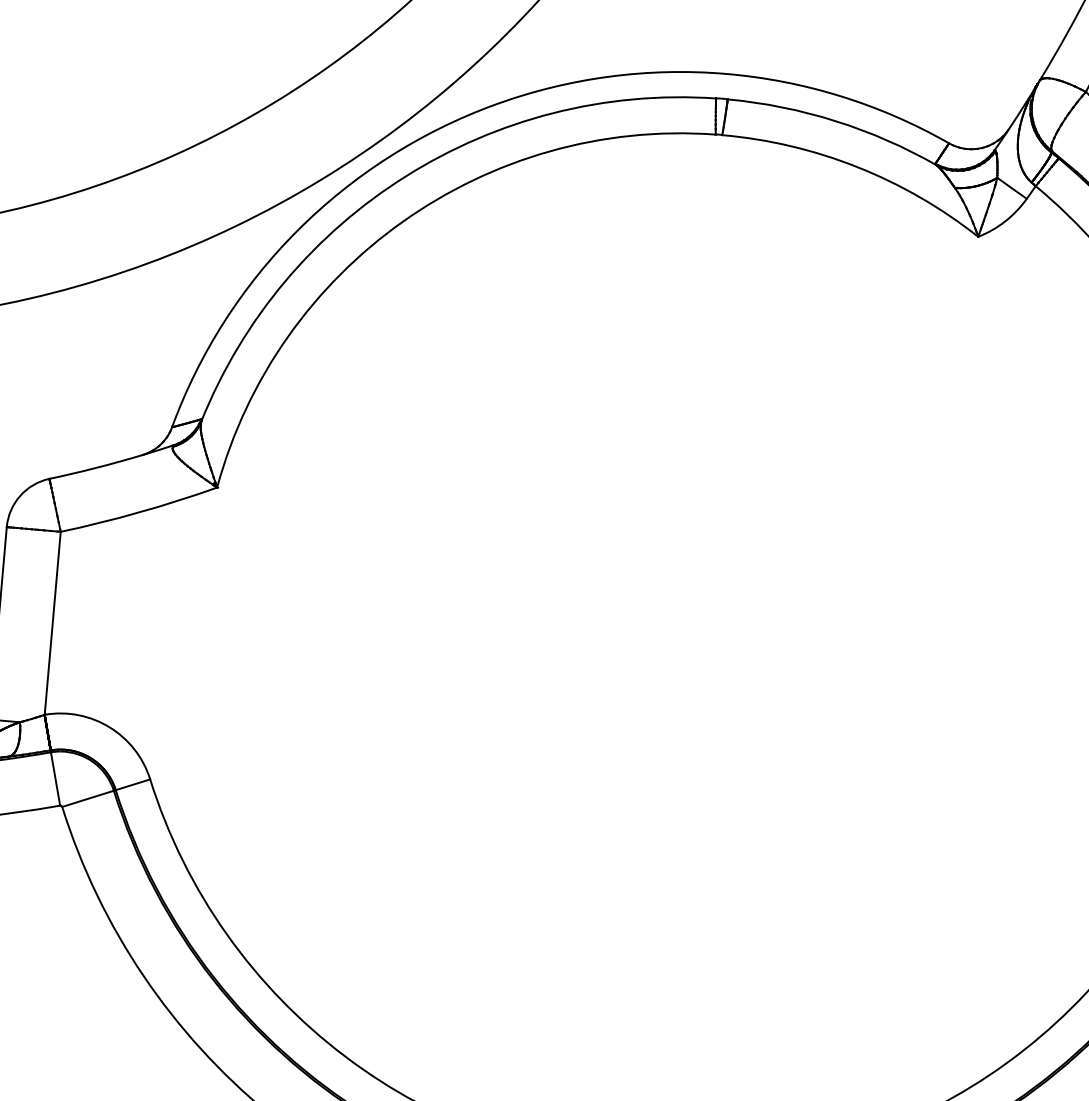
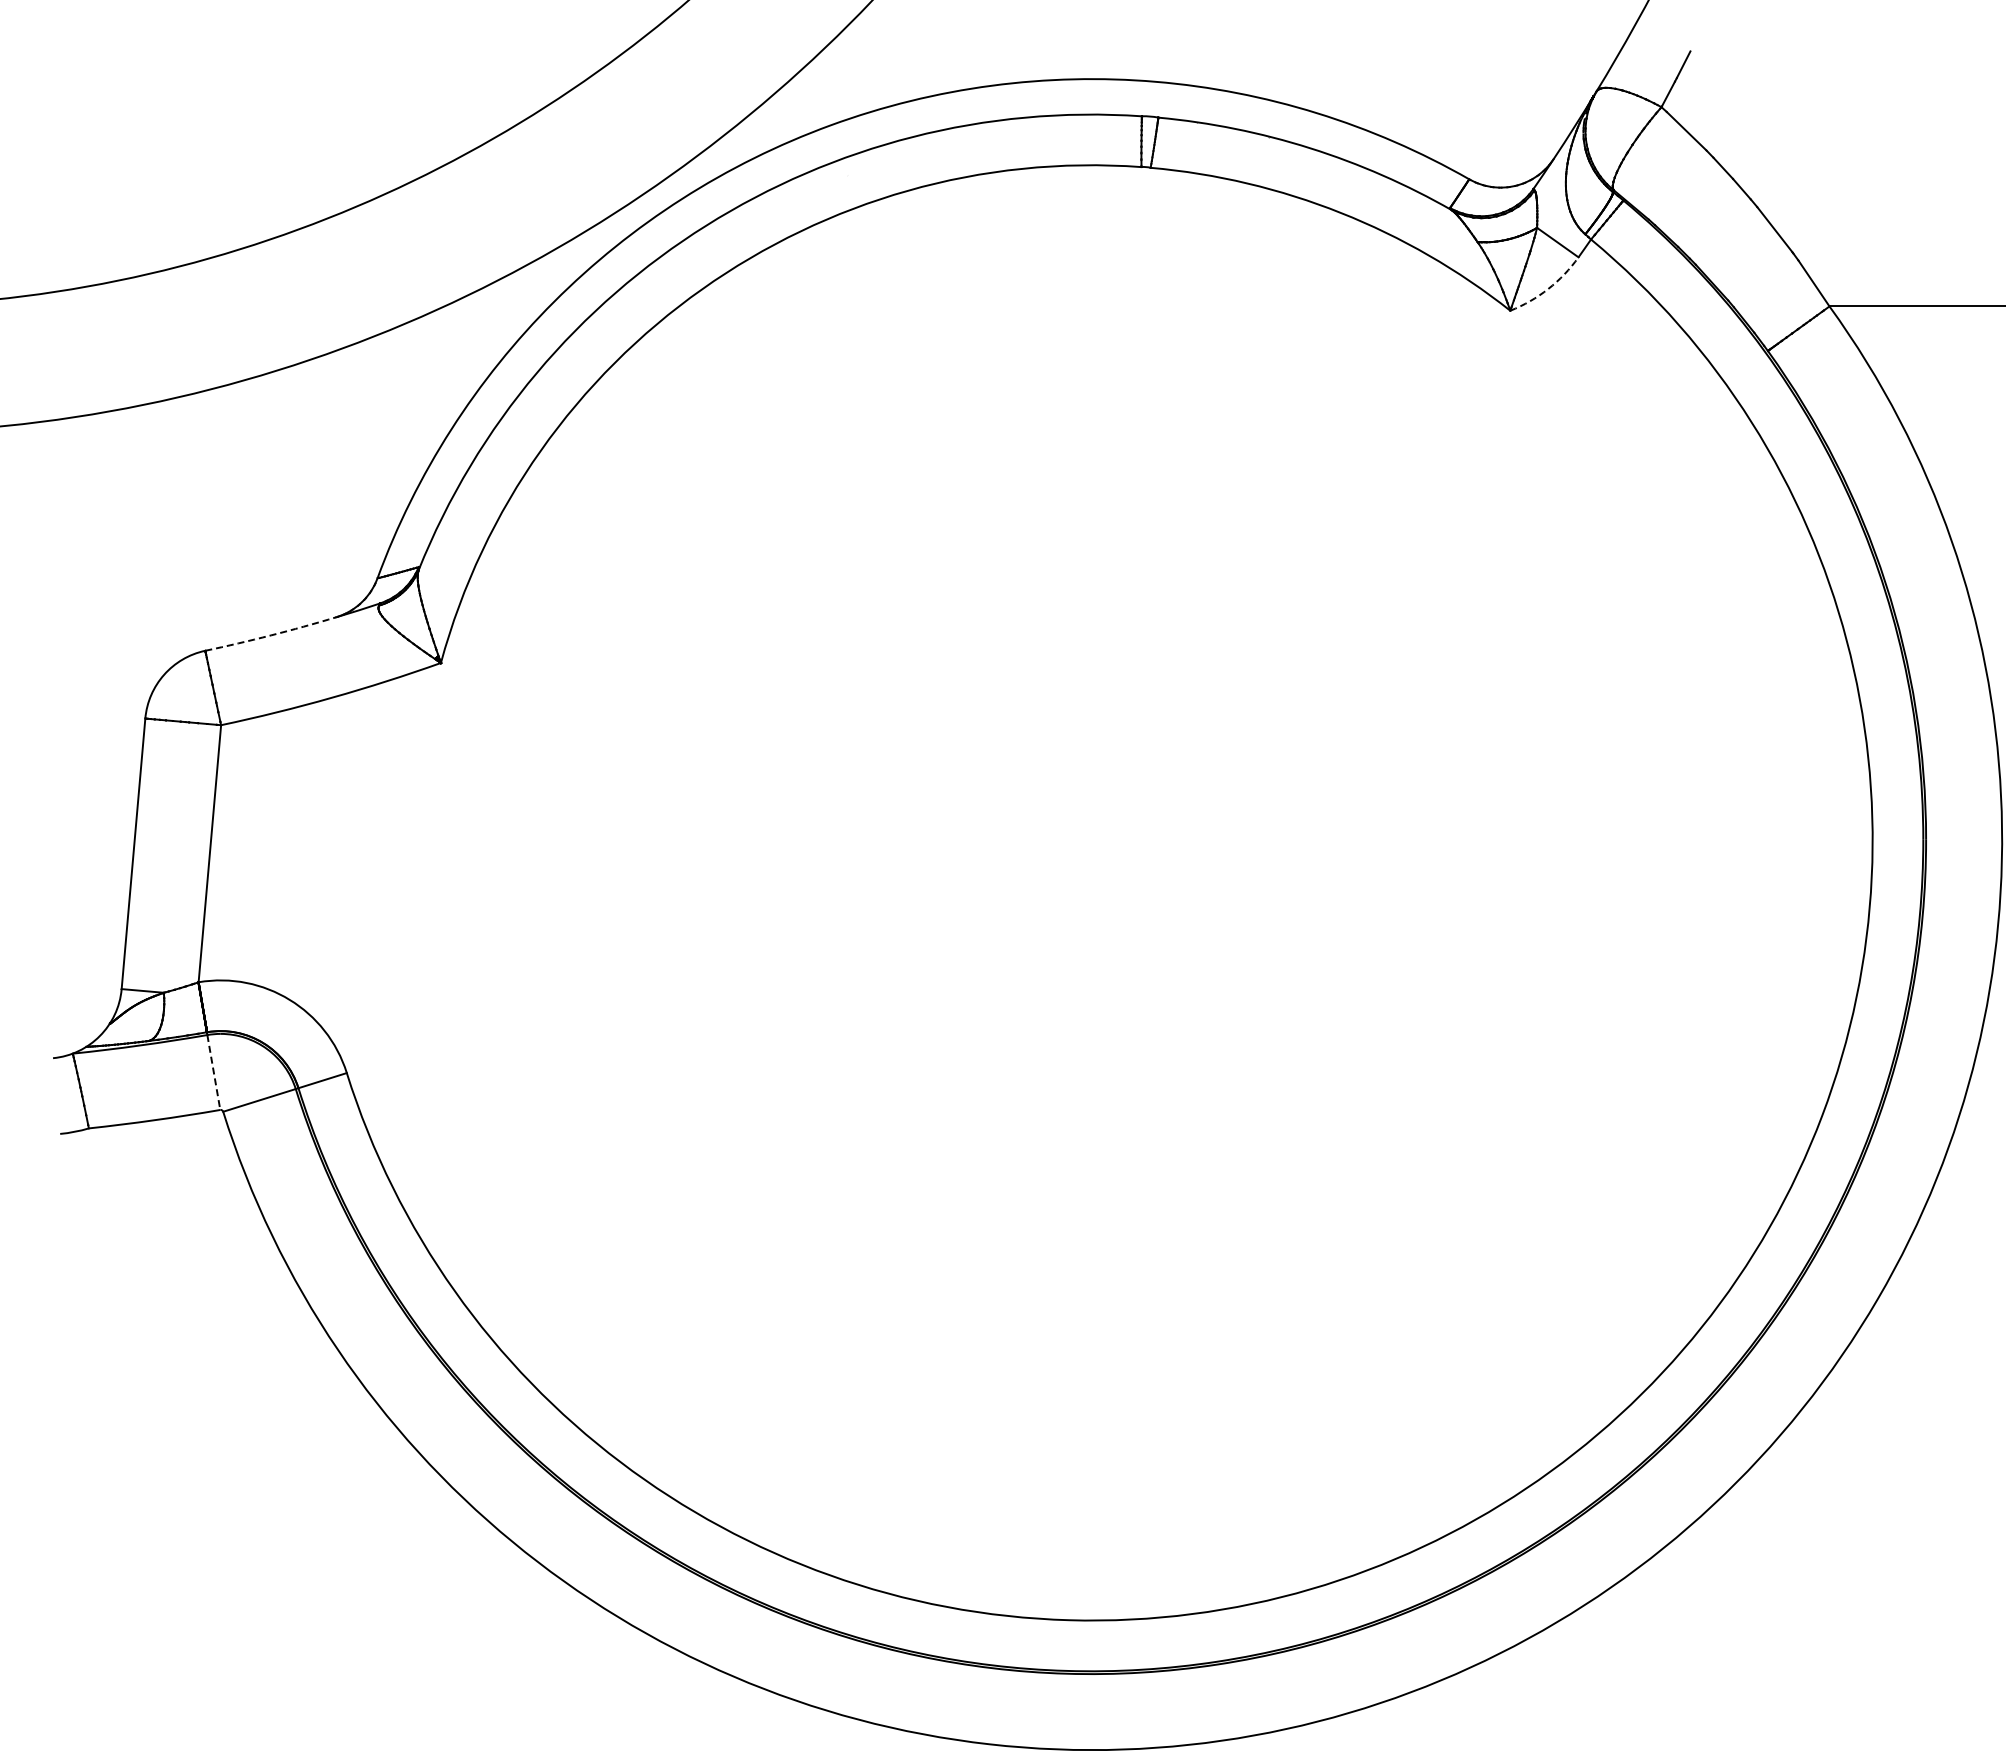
arc: (1005, 221) -> (1548, 288), solid -> dashed
arc: (96, 467) -> (271, 635), solid -> dashed
line: (55, 779) -> (213, 1073), solid -> dashed

